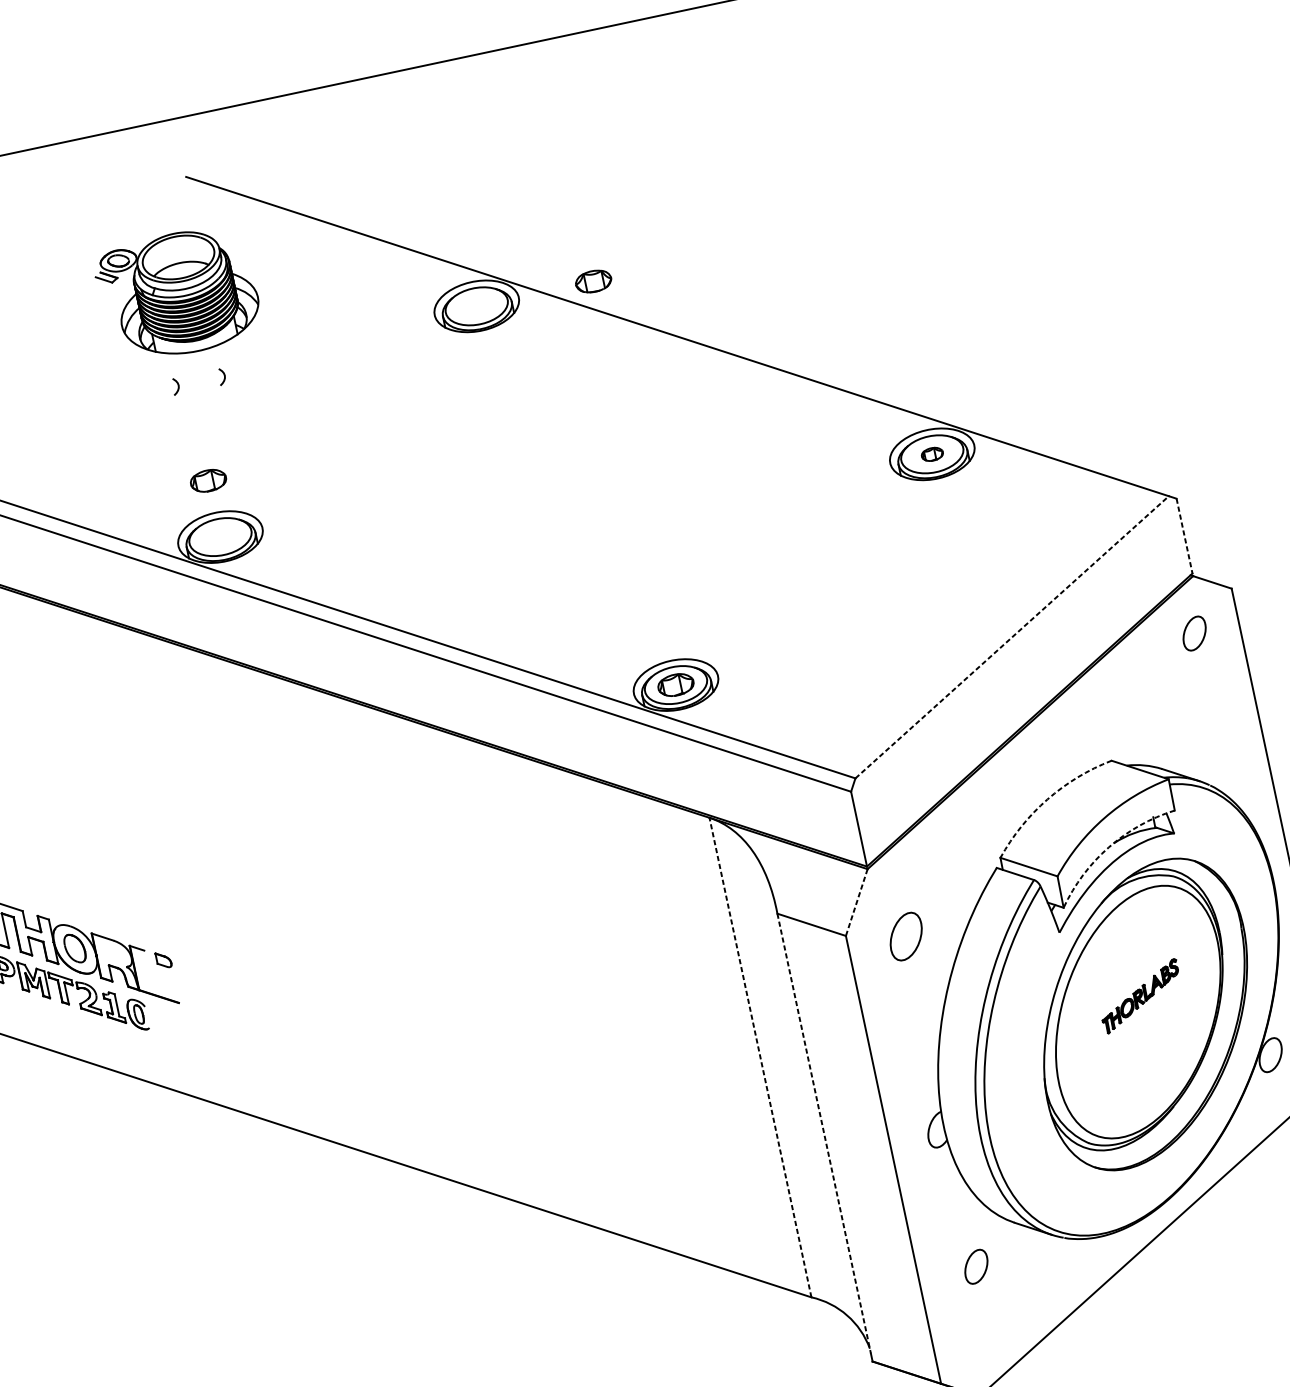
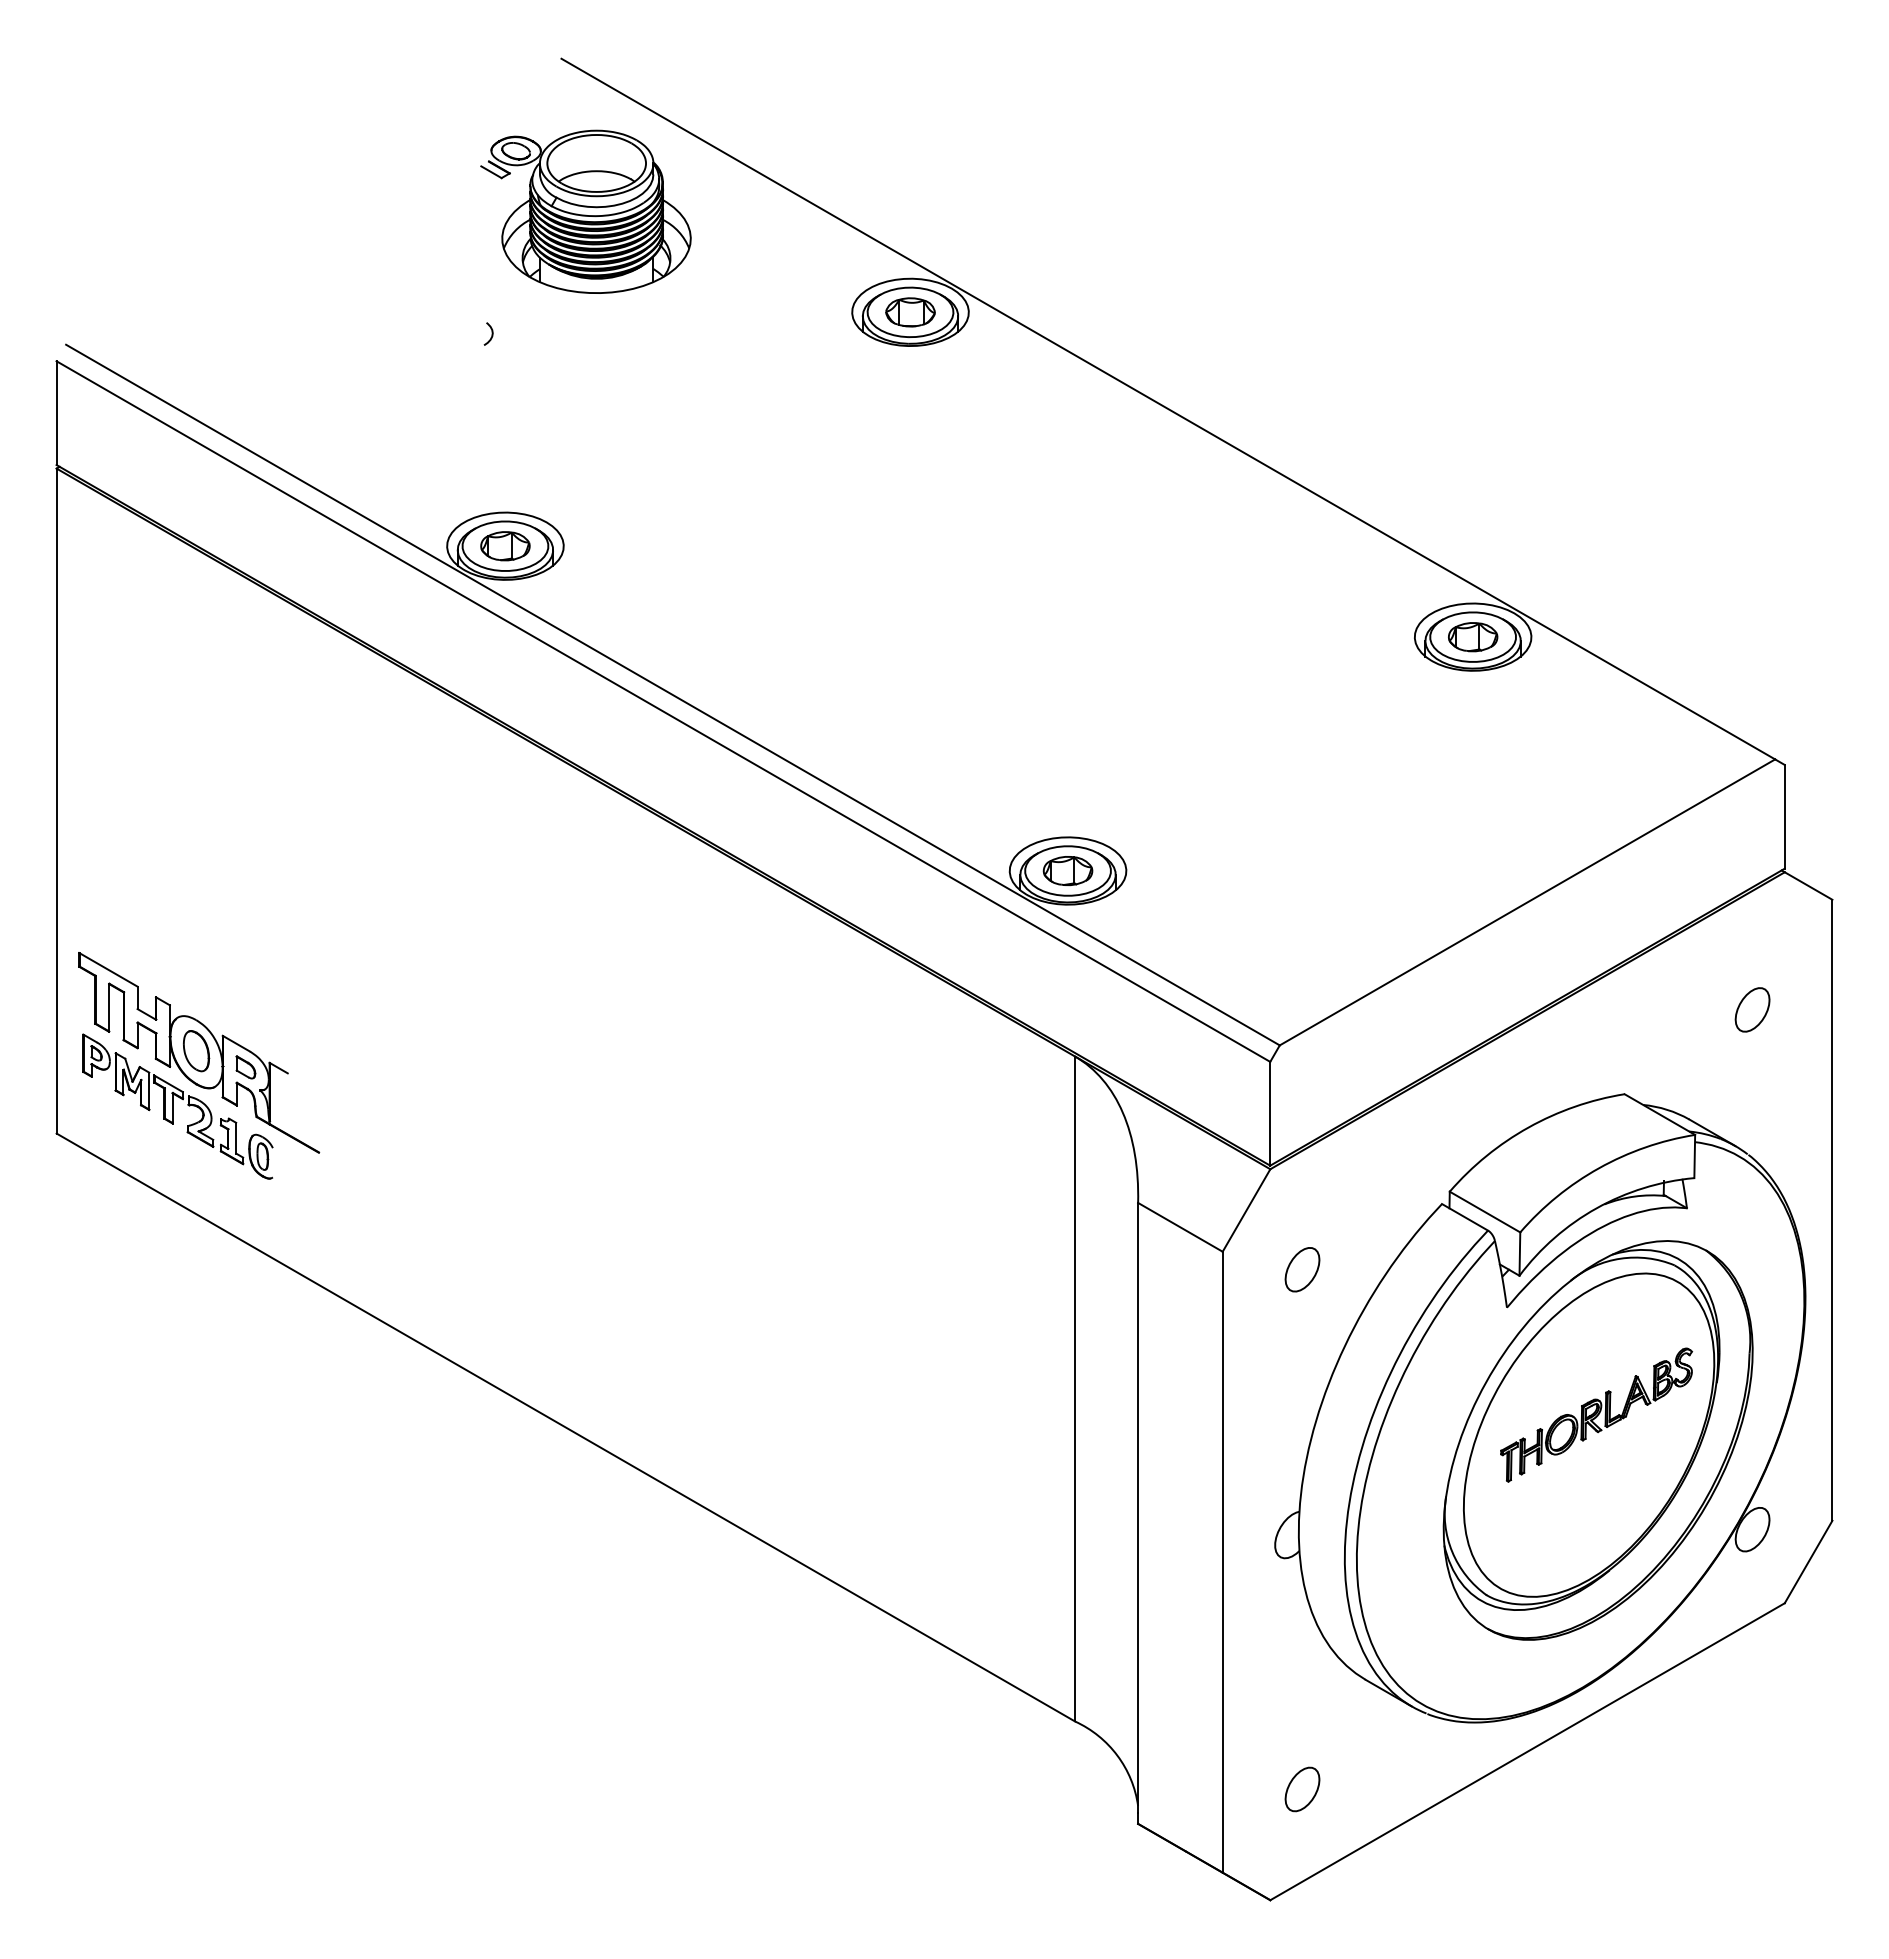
part: (593, 281) -> (910, 312), moved
part: (177, 293) -> (585, 211), moved
curve: (223, 376) -> (555, 333), removed
part: (932, 454) -> (1473, 637), size x1.67
part: (208, 481) -> (505, 546), moved
line: (1184, 535) -> (1784, 816), dashed -> solid
part: (1194, 633) -> (1752, 1009), moved
line: (1012, 637) -> (1527, 902), dashed -> solid
arc: (1047, 799) -> (1528, 1127), dashed -> solid
arc: (1108, 847) -> (1596, 1208), dashed -> solid
line: (856, 902) -> (1246, 1210), dashed -> solid
part: (906, 936) -> (1302, 1269), size x0.71
part: (163, 960) -> (245, 1067), moved
part: (1140, 996) -> (1596, 1414), size x1.67
line: (760, 1057) -> (1075, 1388), dashed -> solid
line: (824, 1133) -> (1138, 1507), dashed -> solid
part: (976, 1266) -> (1302, 1789), moved

